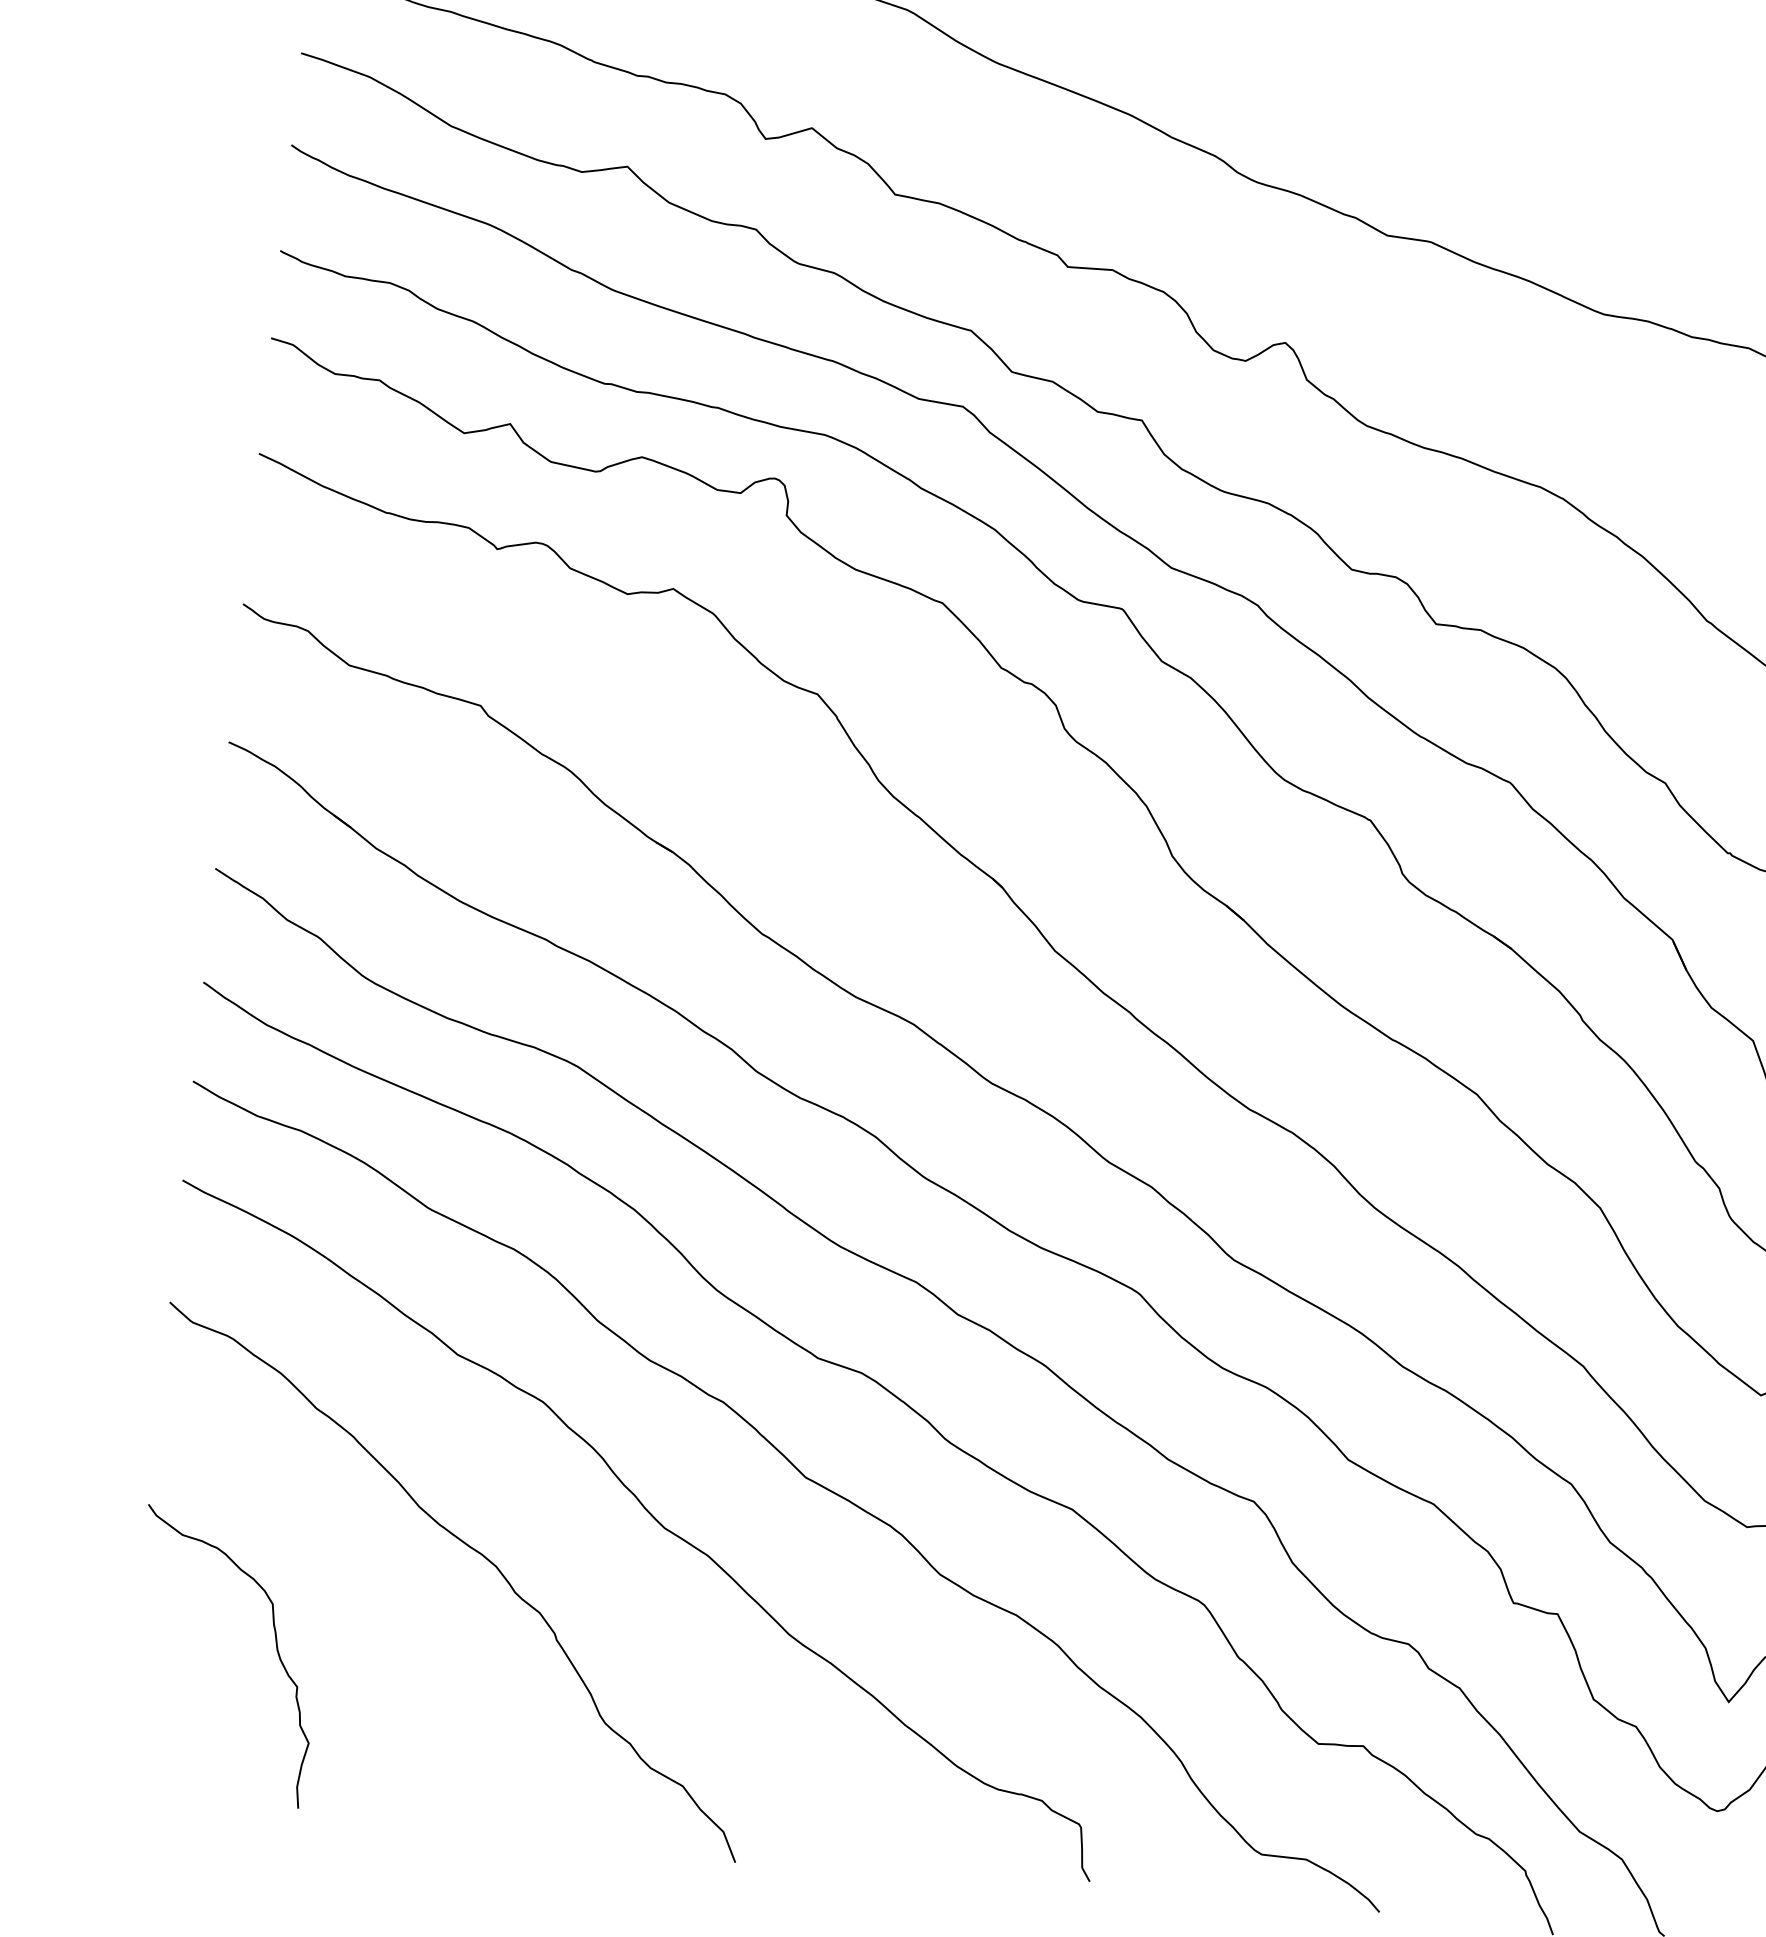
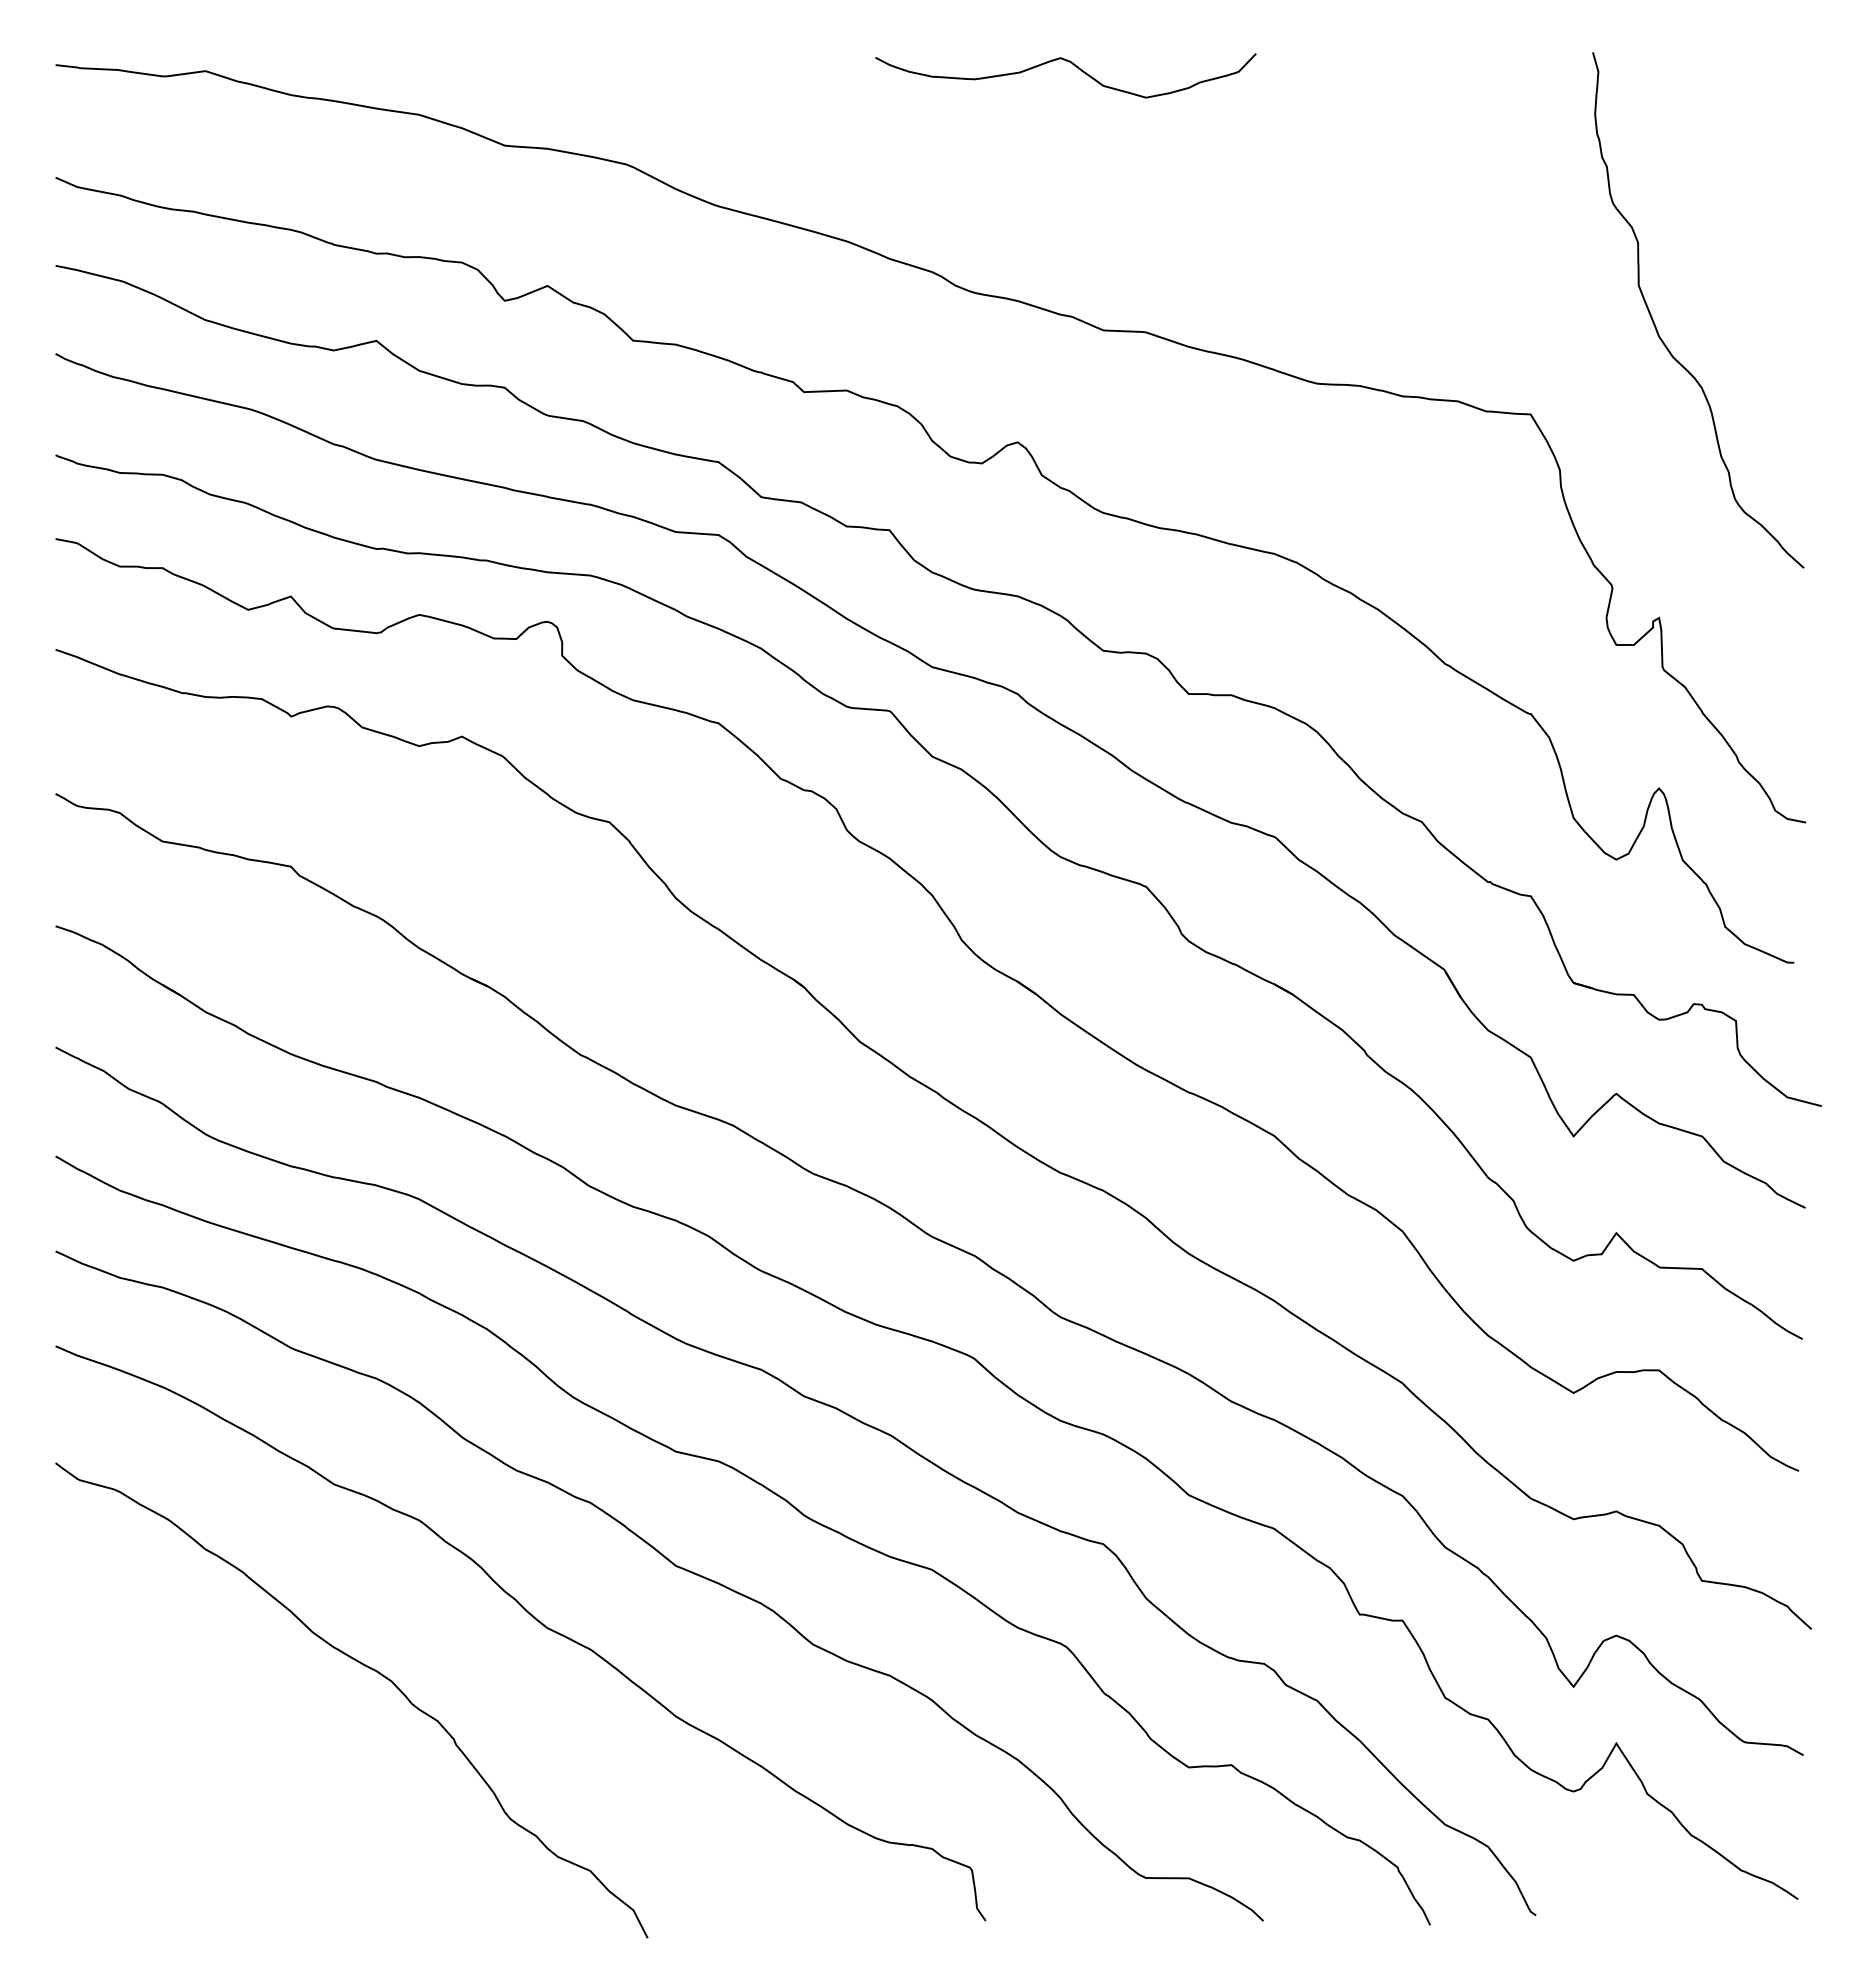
curve: (275, 1647) -> (190, 1779), removed

